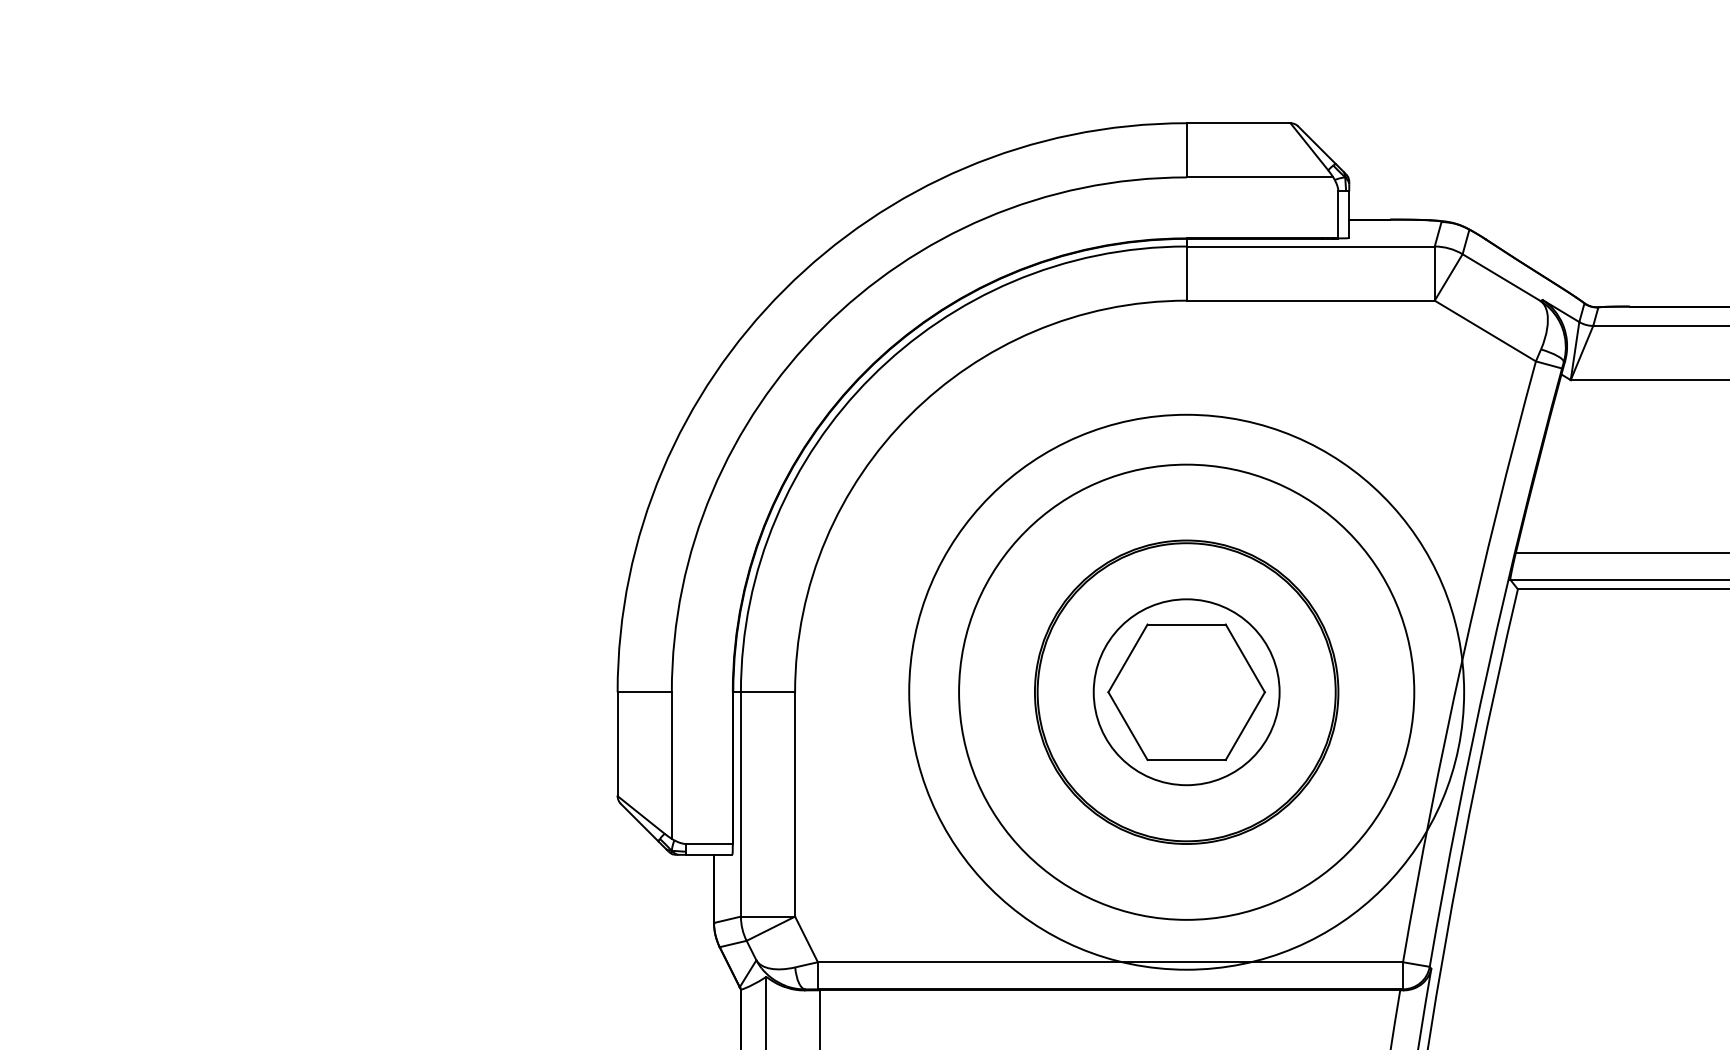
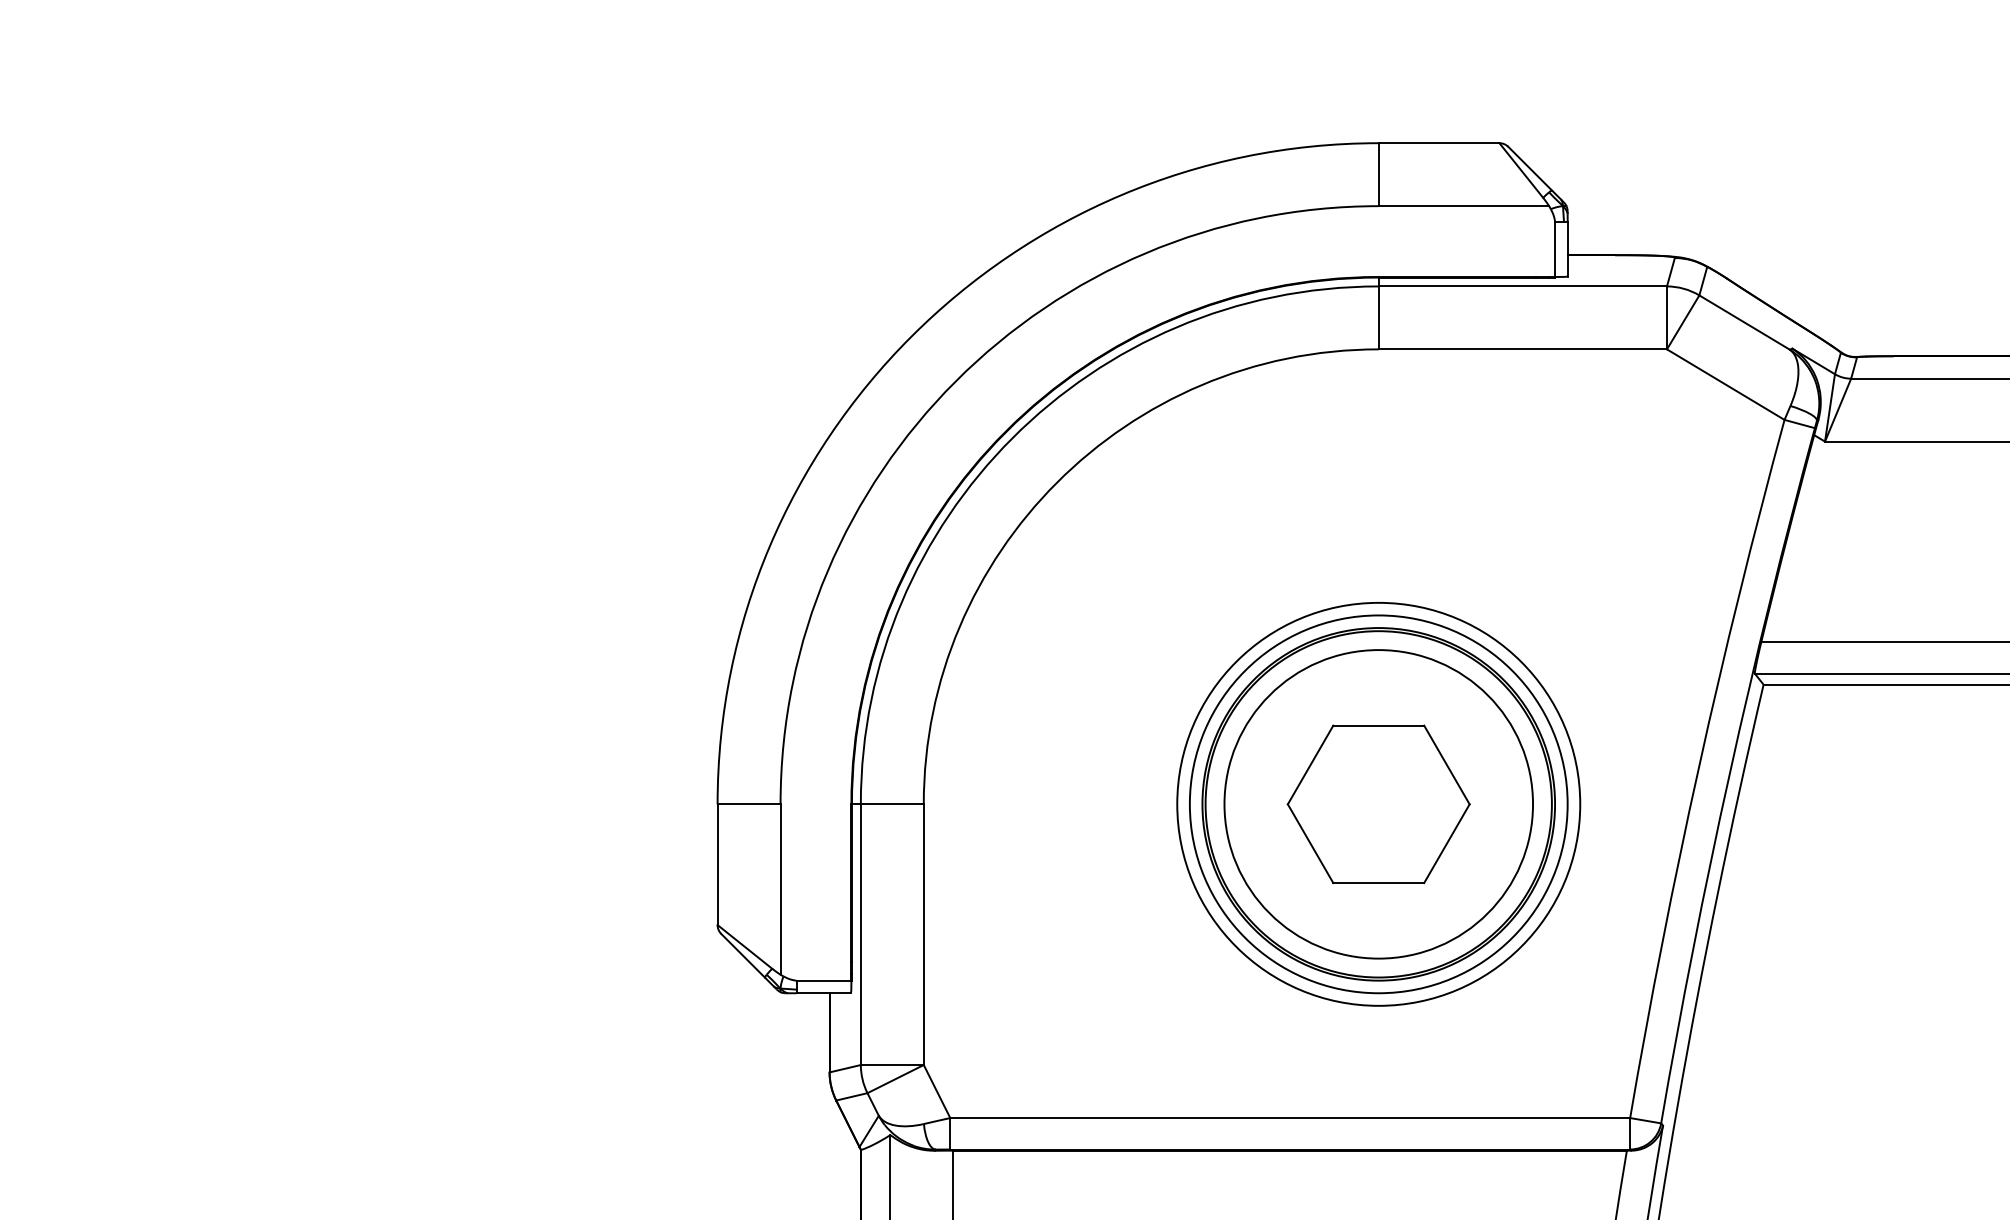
circle: (1186, 691) -> (1378, 803), size x0.62
circle: (1186, 691) -> (1378, 803), size x0.71
circle: (1186, 692) -> (1378, 804), size x1.43

